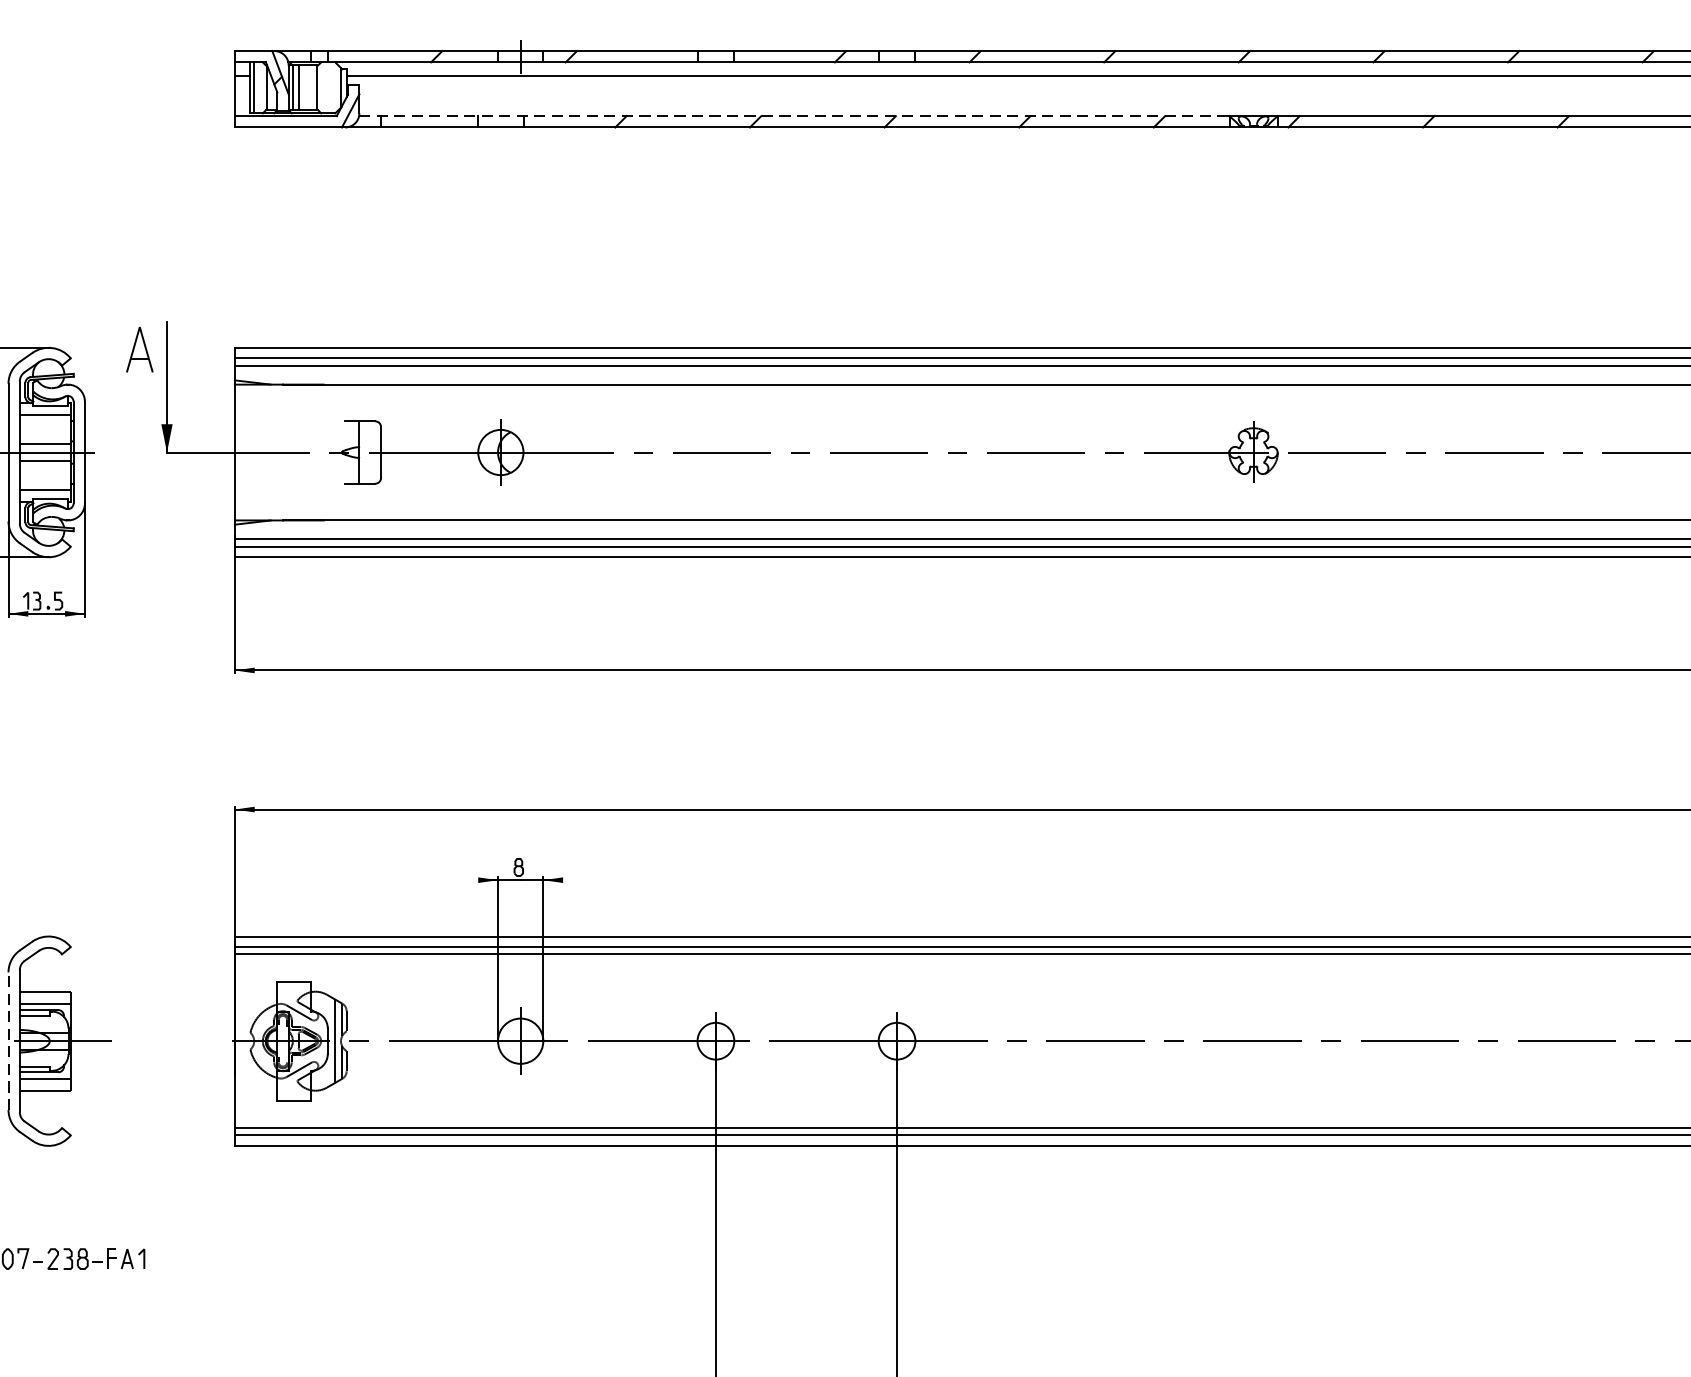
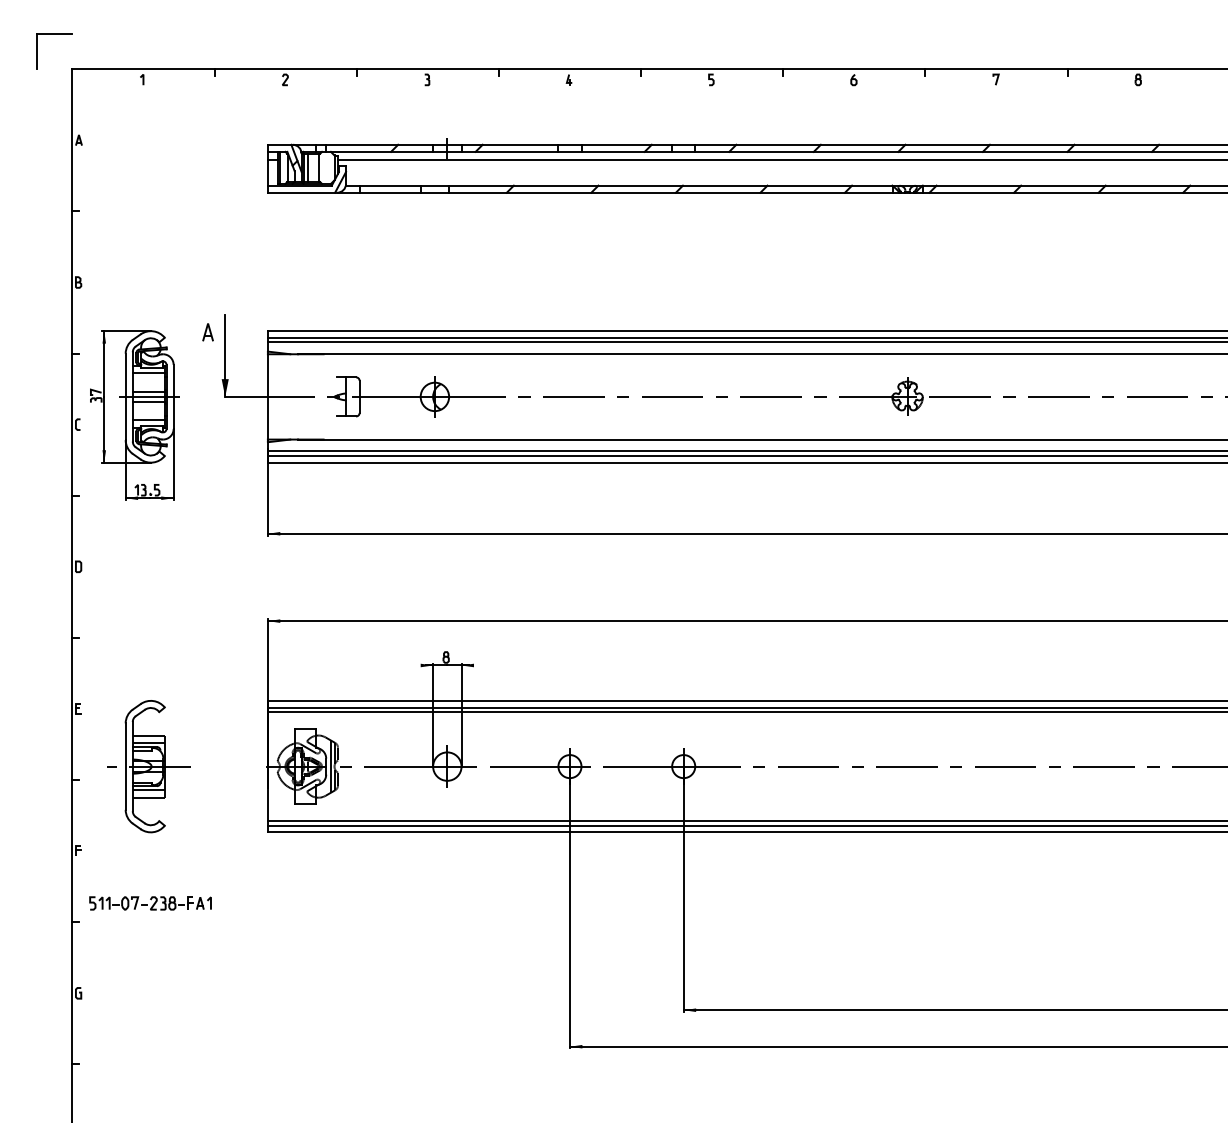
line: (794, 115) -> (619, 185), dashed -> solid
part: (138, 349) -> (207, 332), size x0.62
line: (8, 1041) -> (125, 766), dashed -> solid

